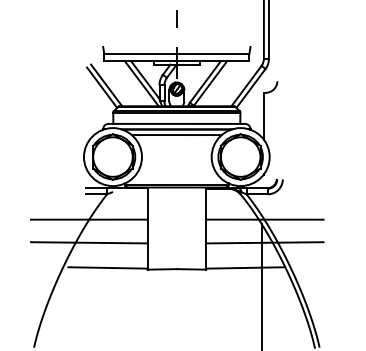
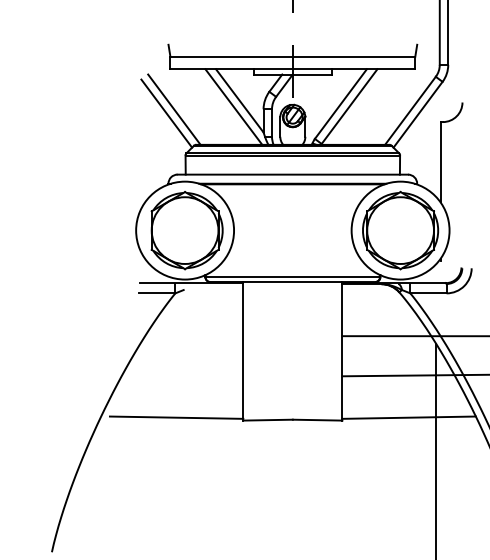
line: (176, 135) -> (292, 194), removed
line: (88, 219) -> (143, 335), removed
line: (89, 242) -> (145, 374), removed

